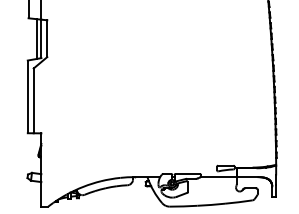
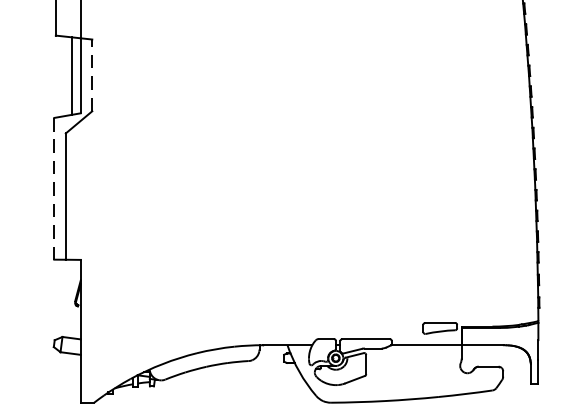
line: (47, 38) -> (92, 74), solid -> dashed
line: (27, 97) -> (53, 189), solid -> dashed

